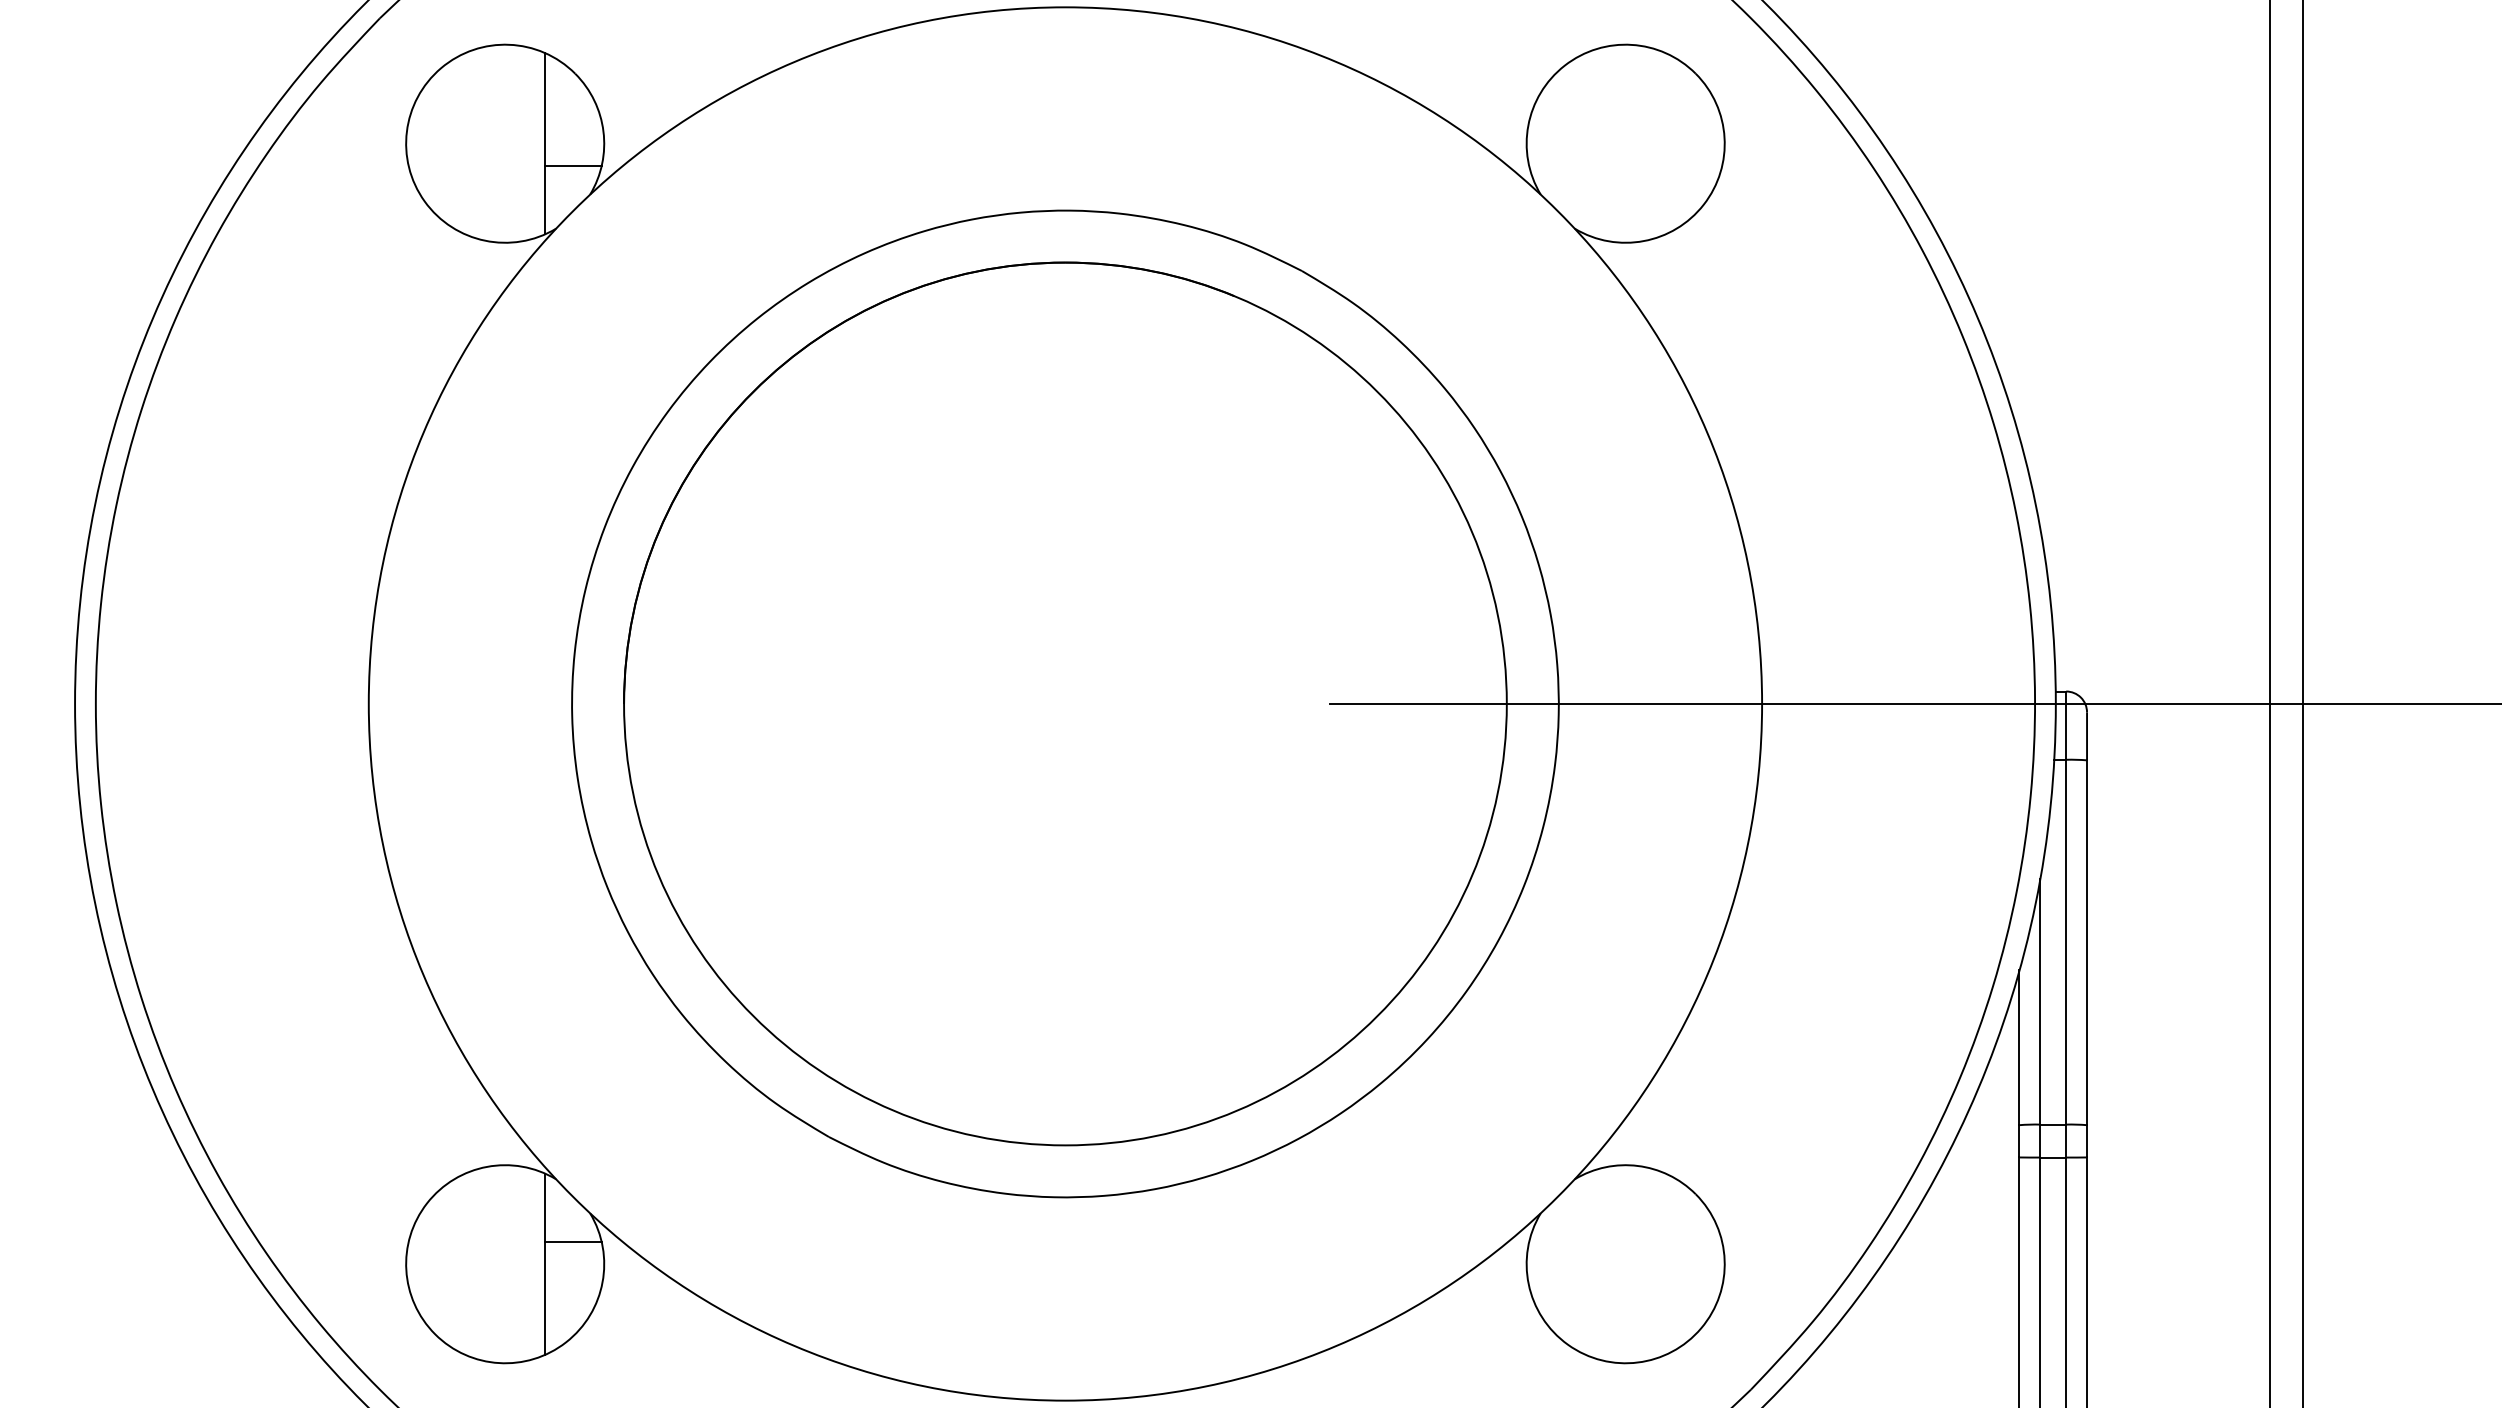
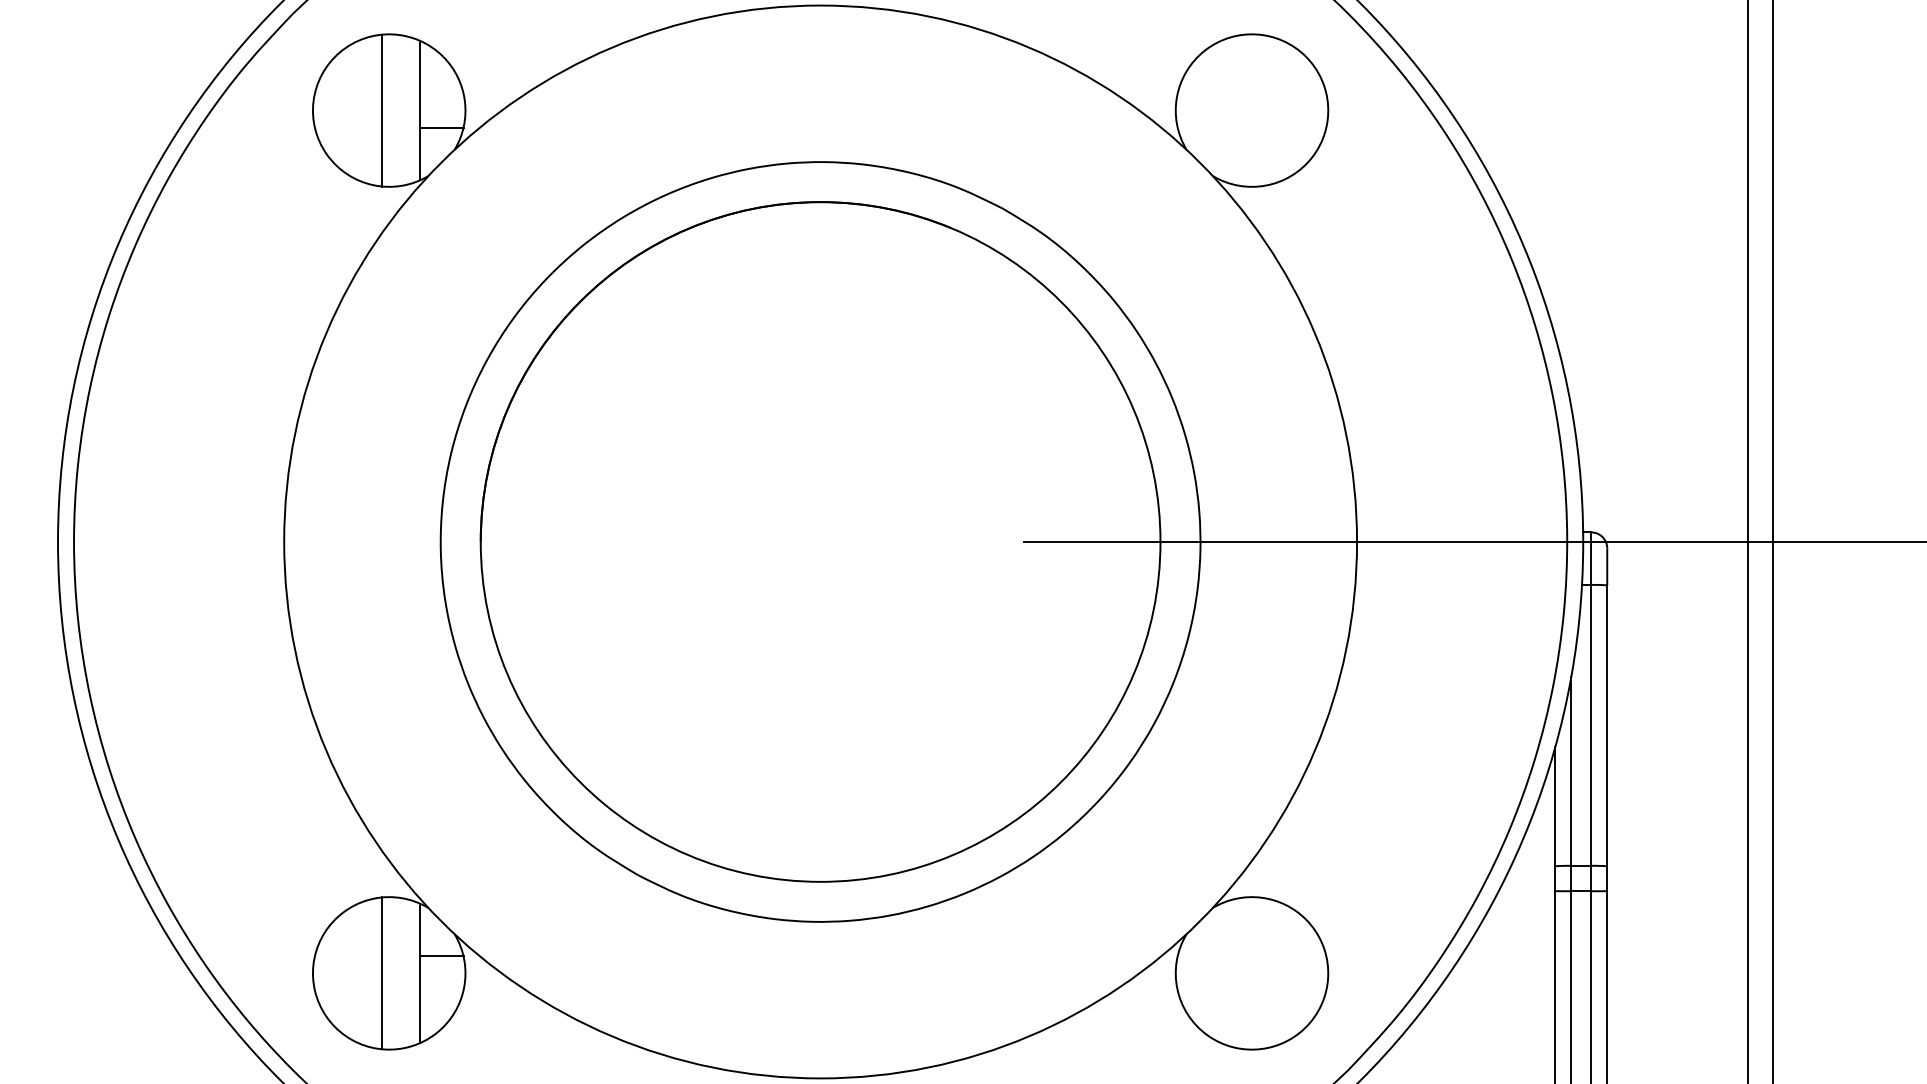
line: (495, 143) -> (381, 110), added
line: (495, 1263) -> (381, 972), added

